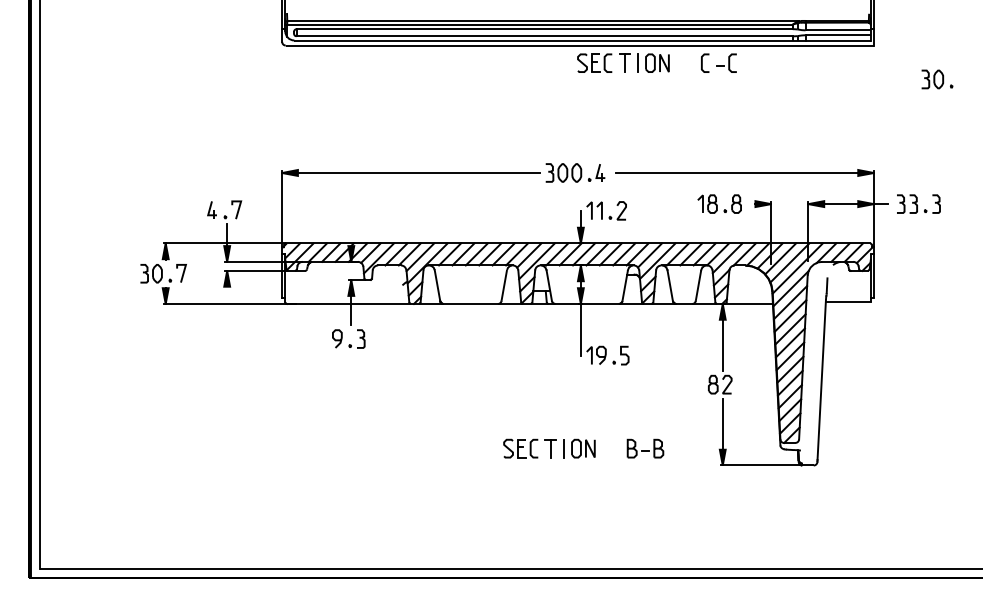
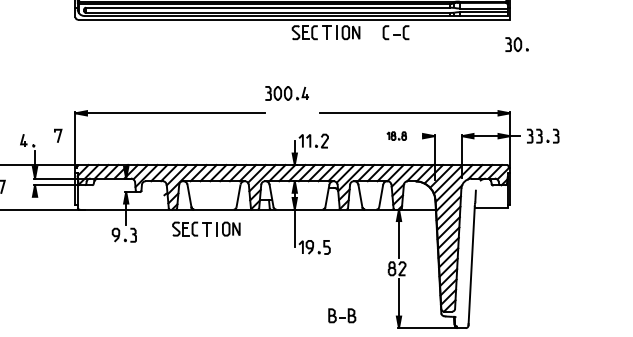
part: (937, 79) -> (517, 44), moved
part: (575, 172) -> (287, 93), moved
part: (719, 203) -> (396, 135), size x0.6
line: (237, 209) -> (58, 135), moved
part: (549, 448) -> (206, 228), moved

